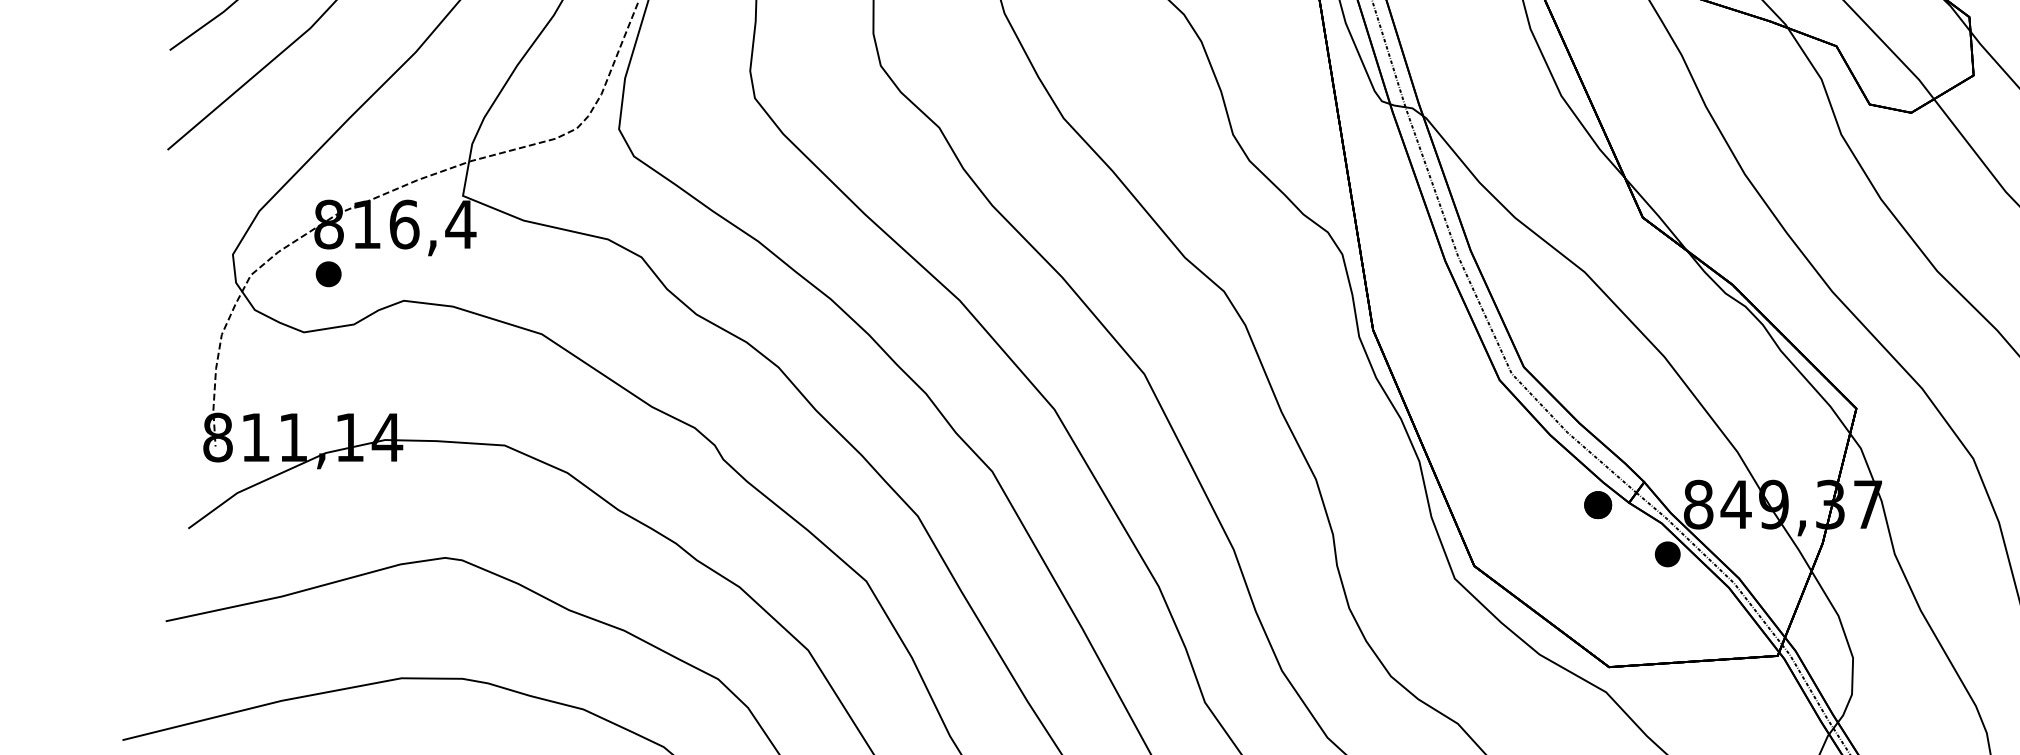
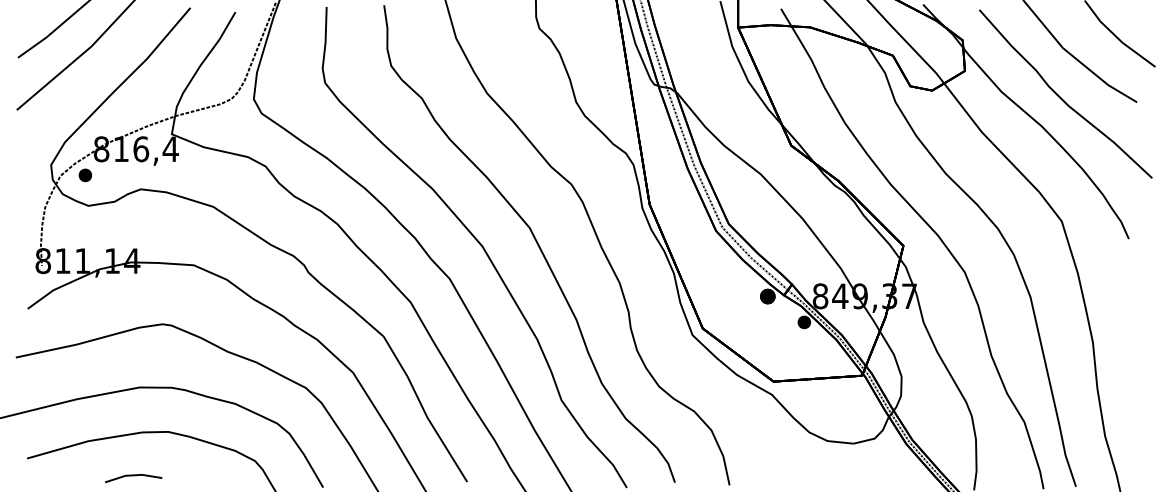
part: (328, 272) -> (85, 174), moved

